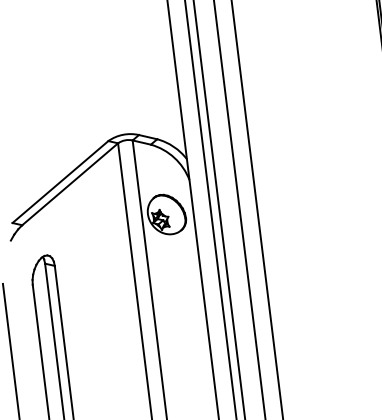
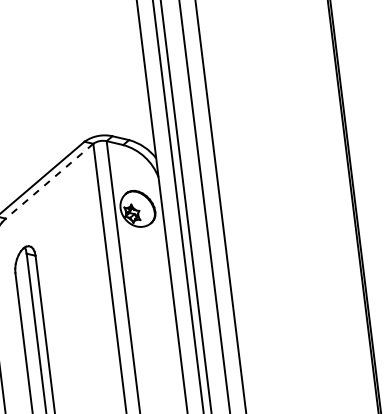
line: (70, 184) -> (49, 181), solid -> dashed

